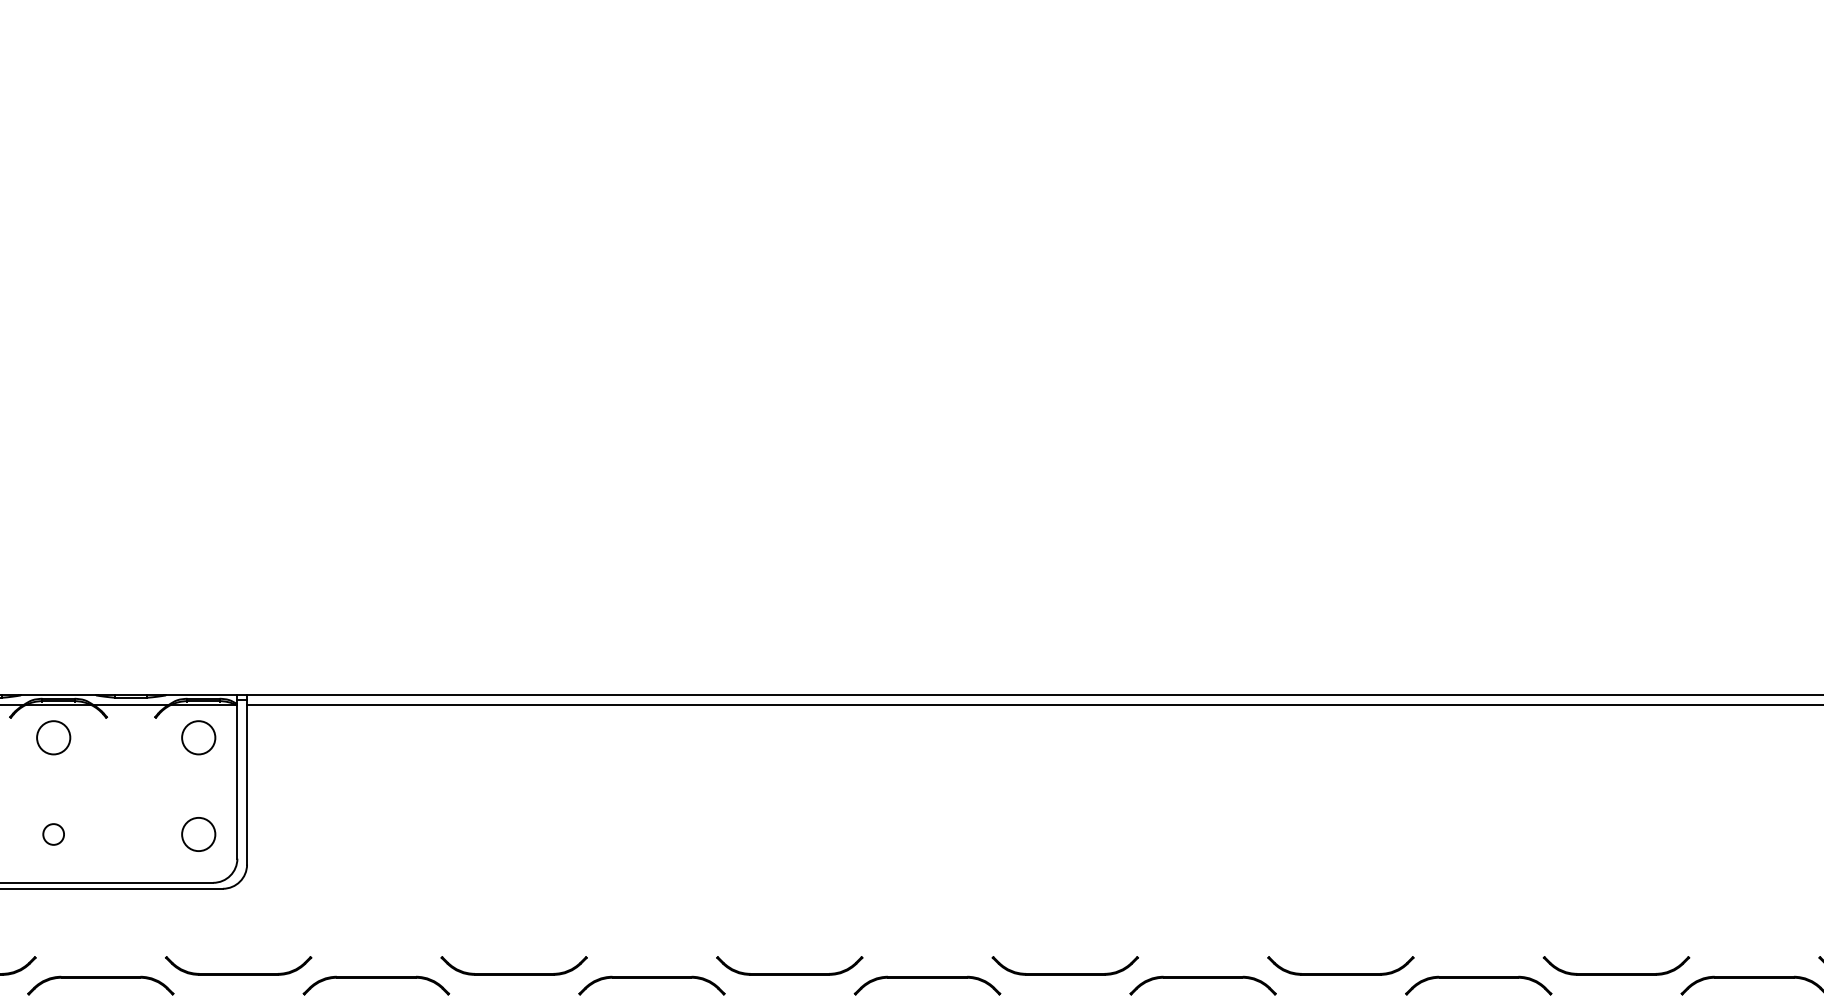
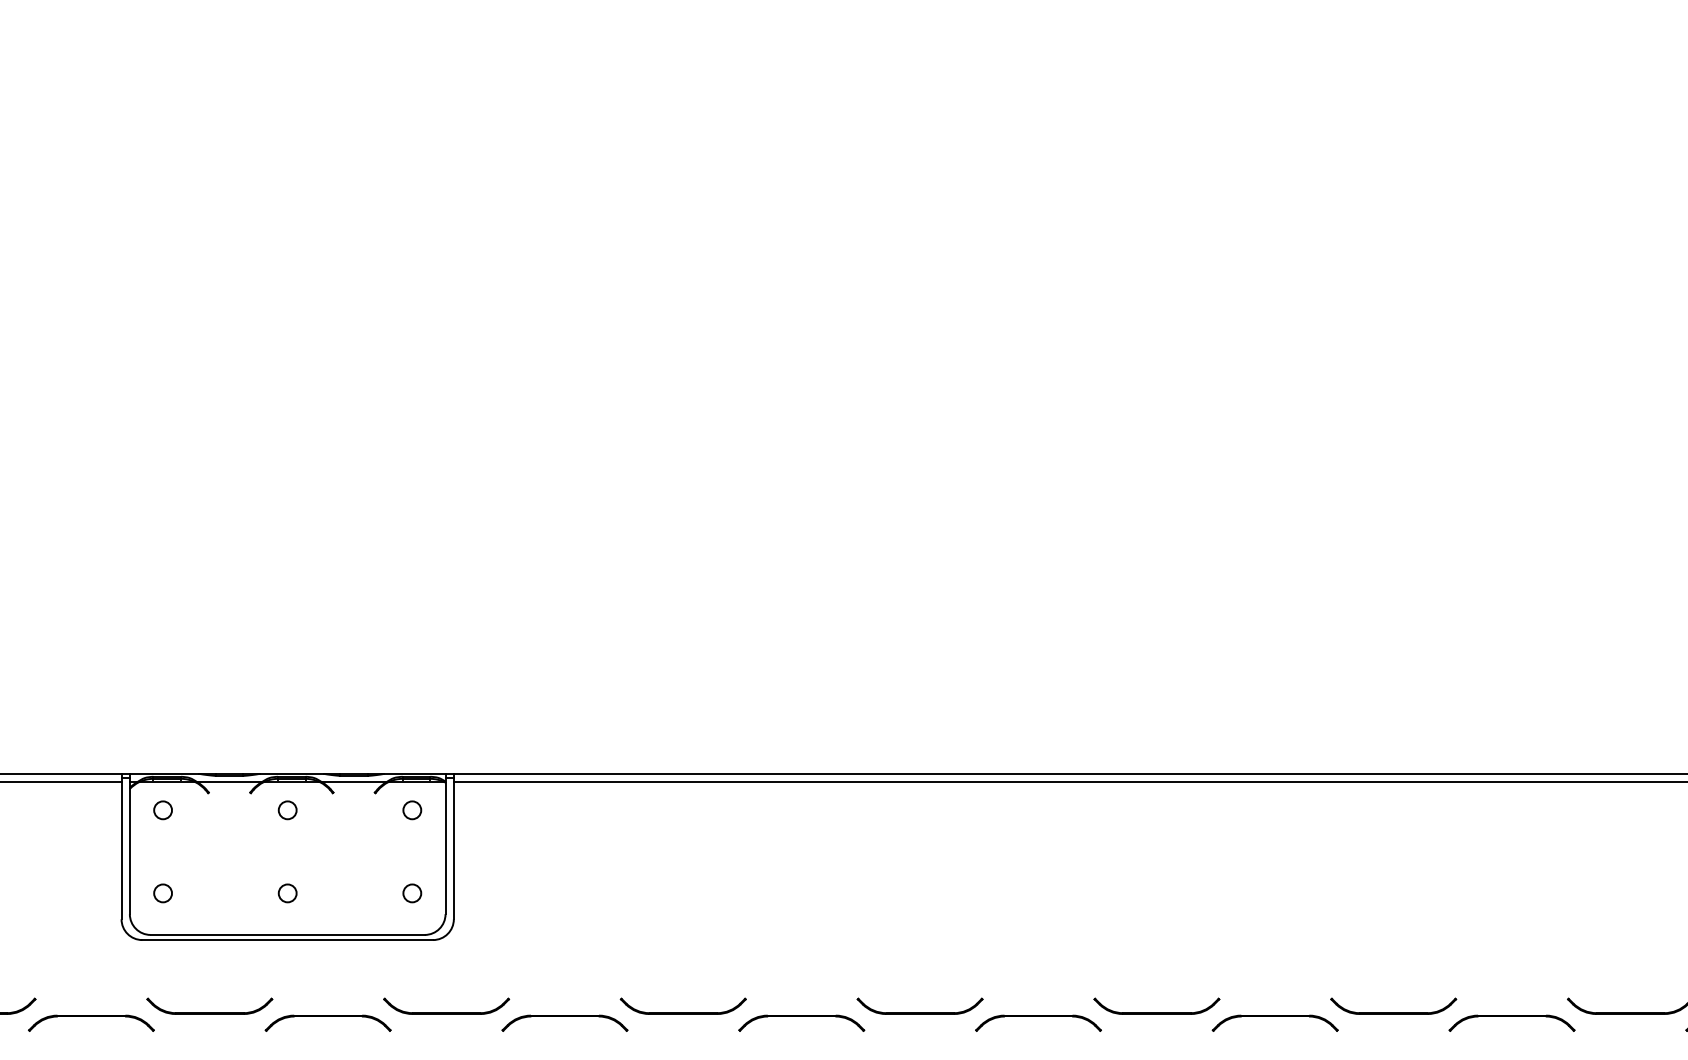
circle: (53, 737) -> (287, 810), size x0.62
circle: (198, 737) -> (412, 810), size x0.62
circle: (198, 834) -> (412, 893), size x0.62

